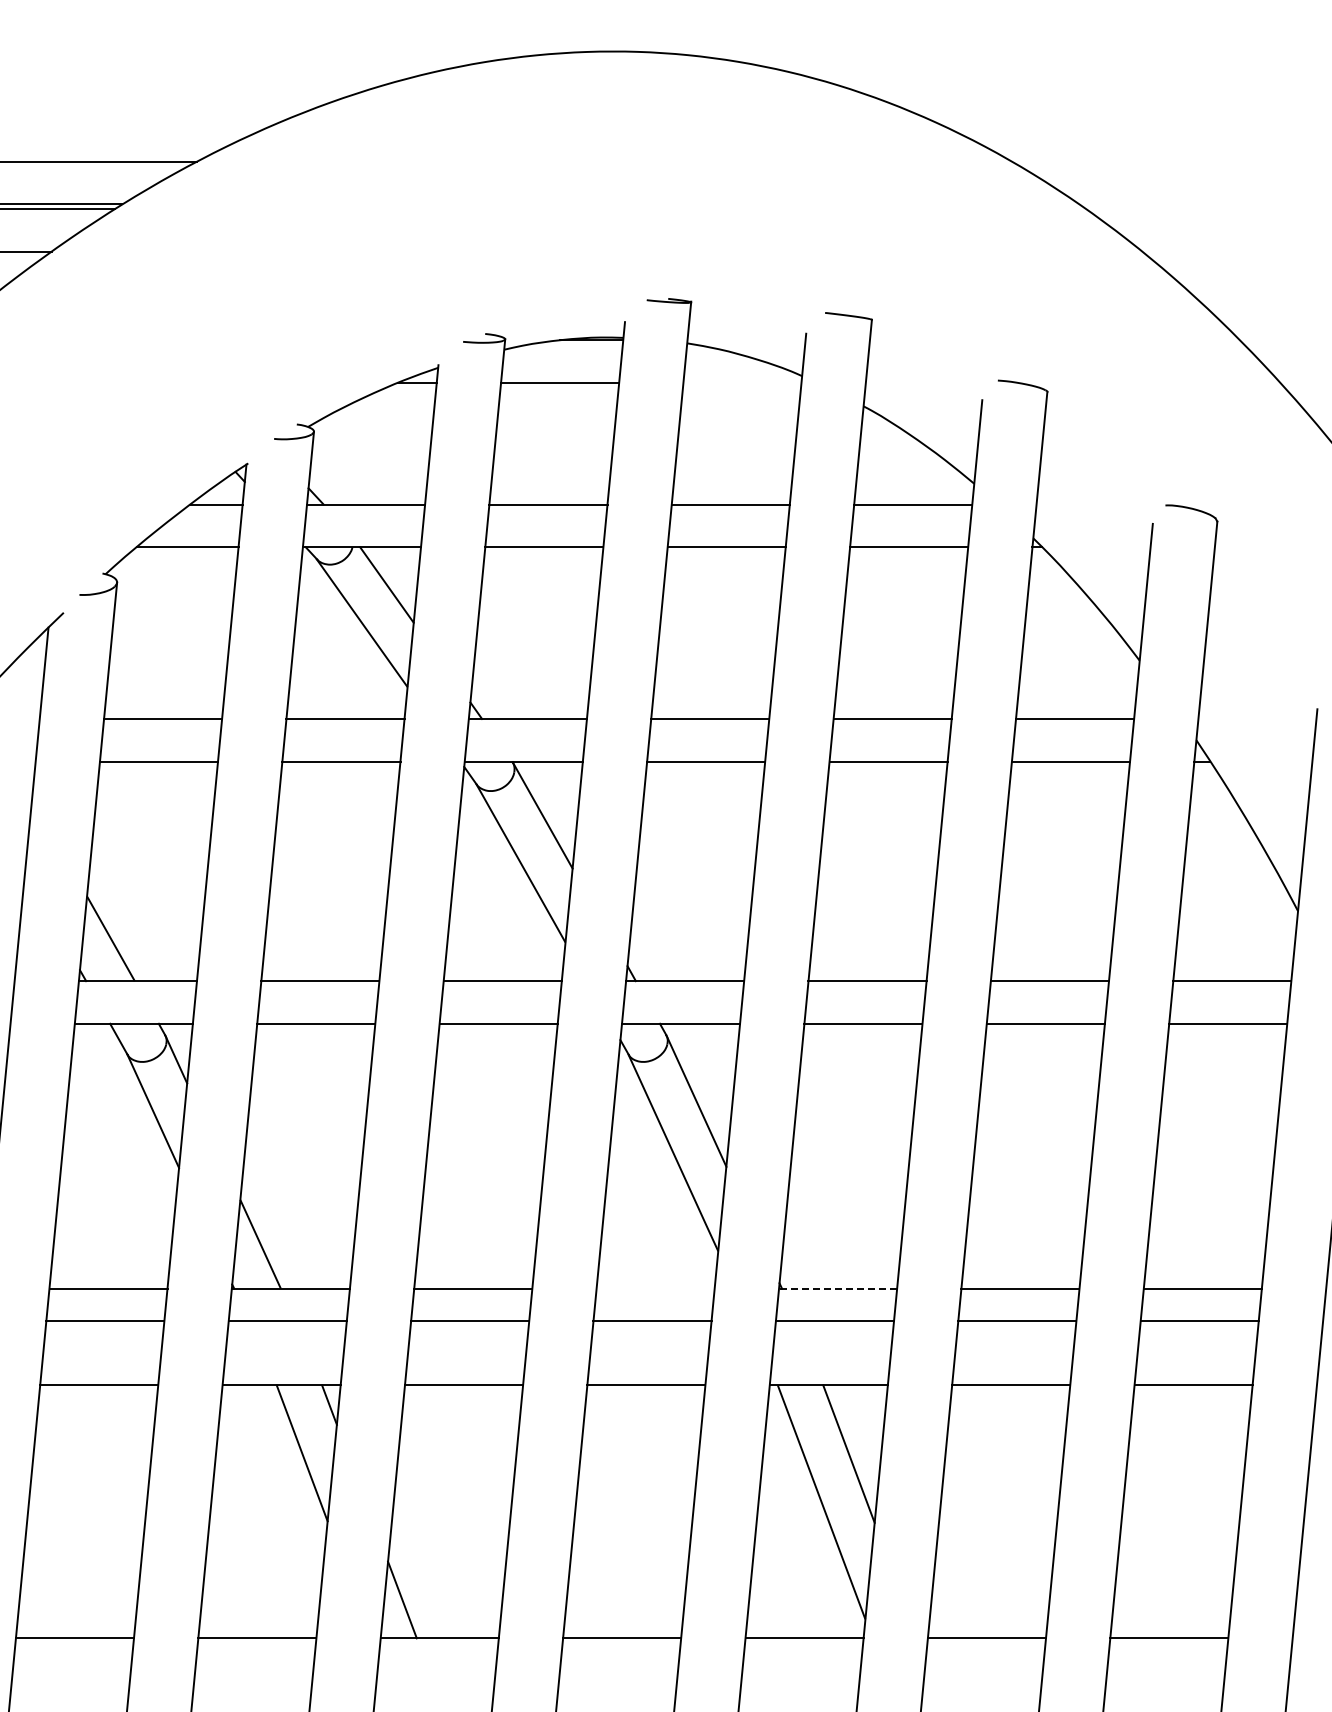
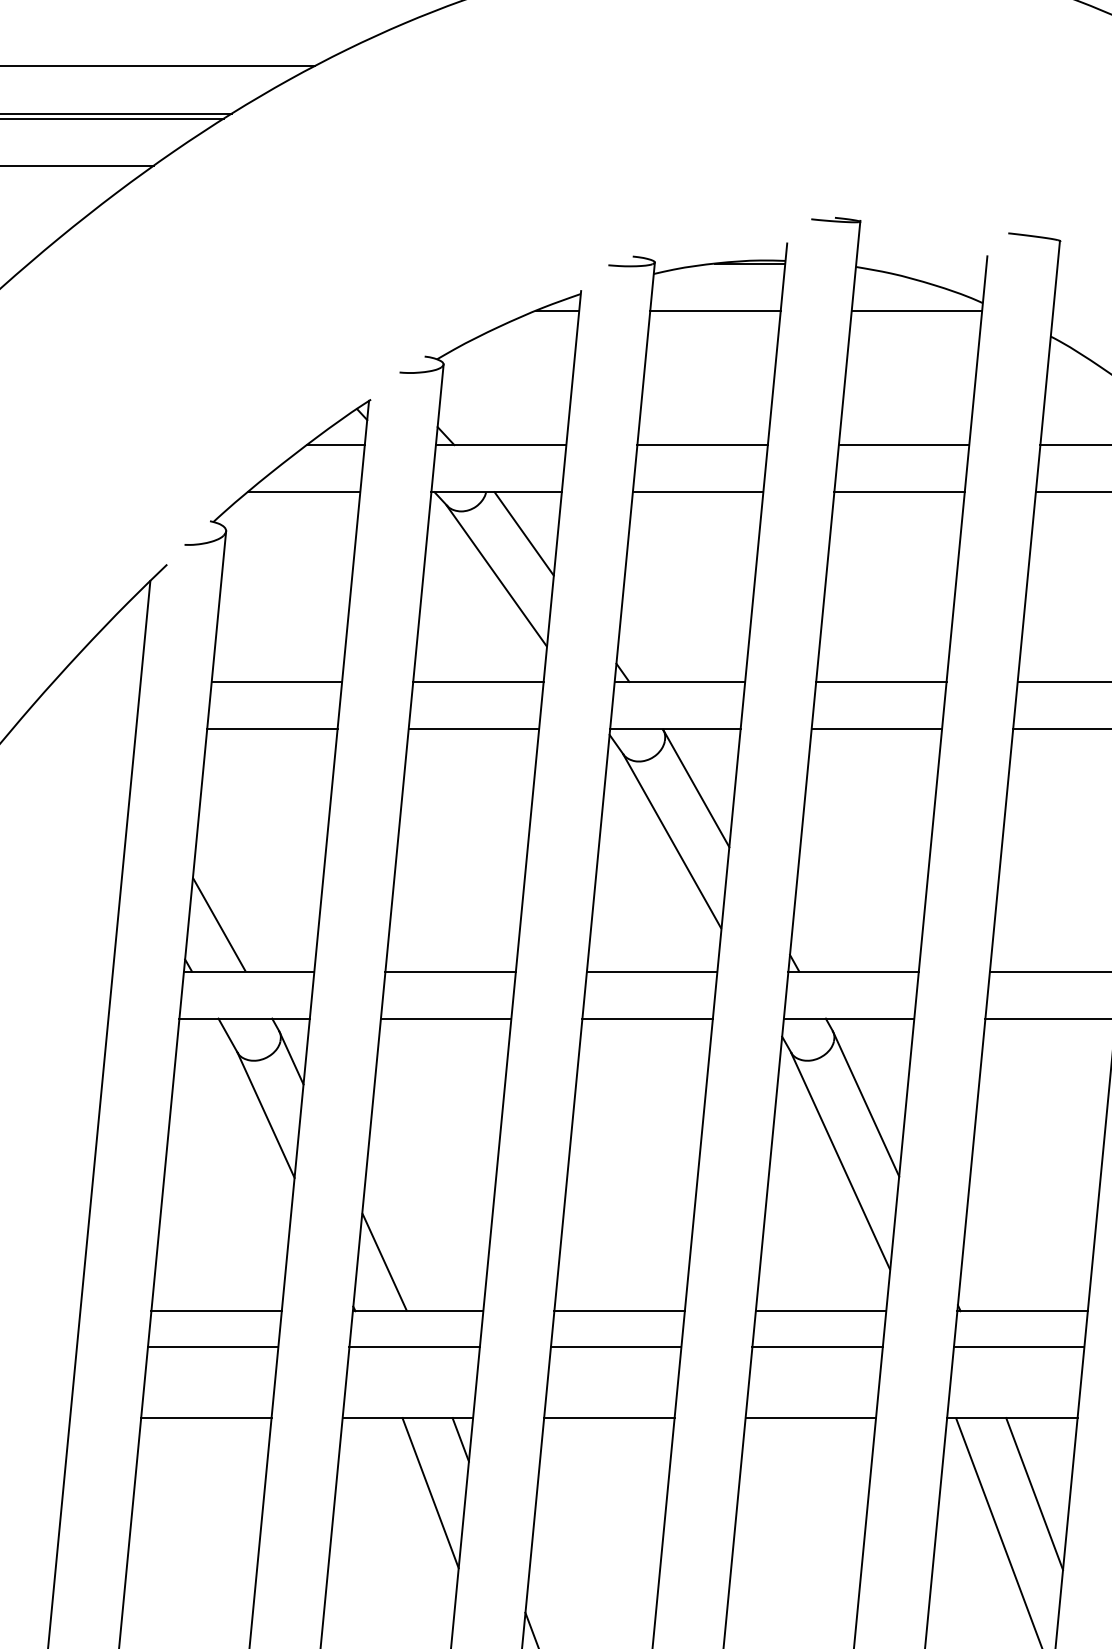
line: (742, 383) -> (917, 311), added
line: (655, 1288) -> (820, 1311), added
line: (837, 1288) -> (1021, 1311), dashed -> solid

